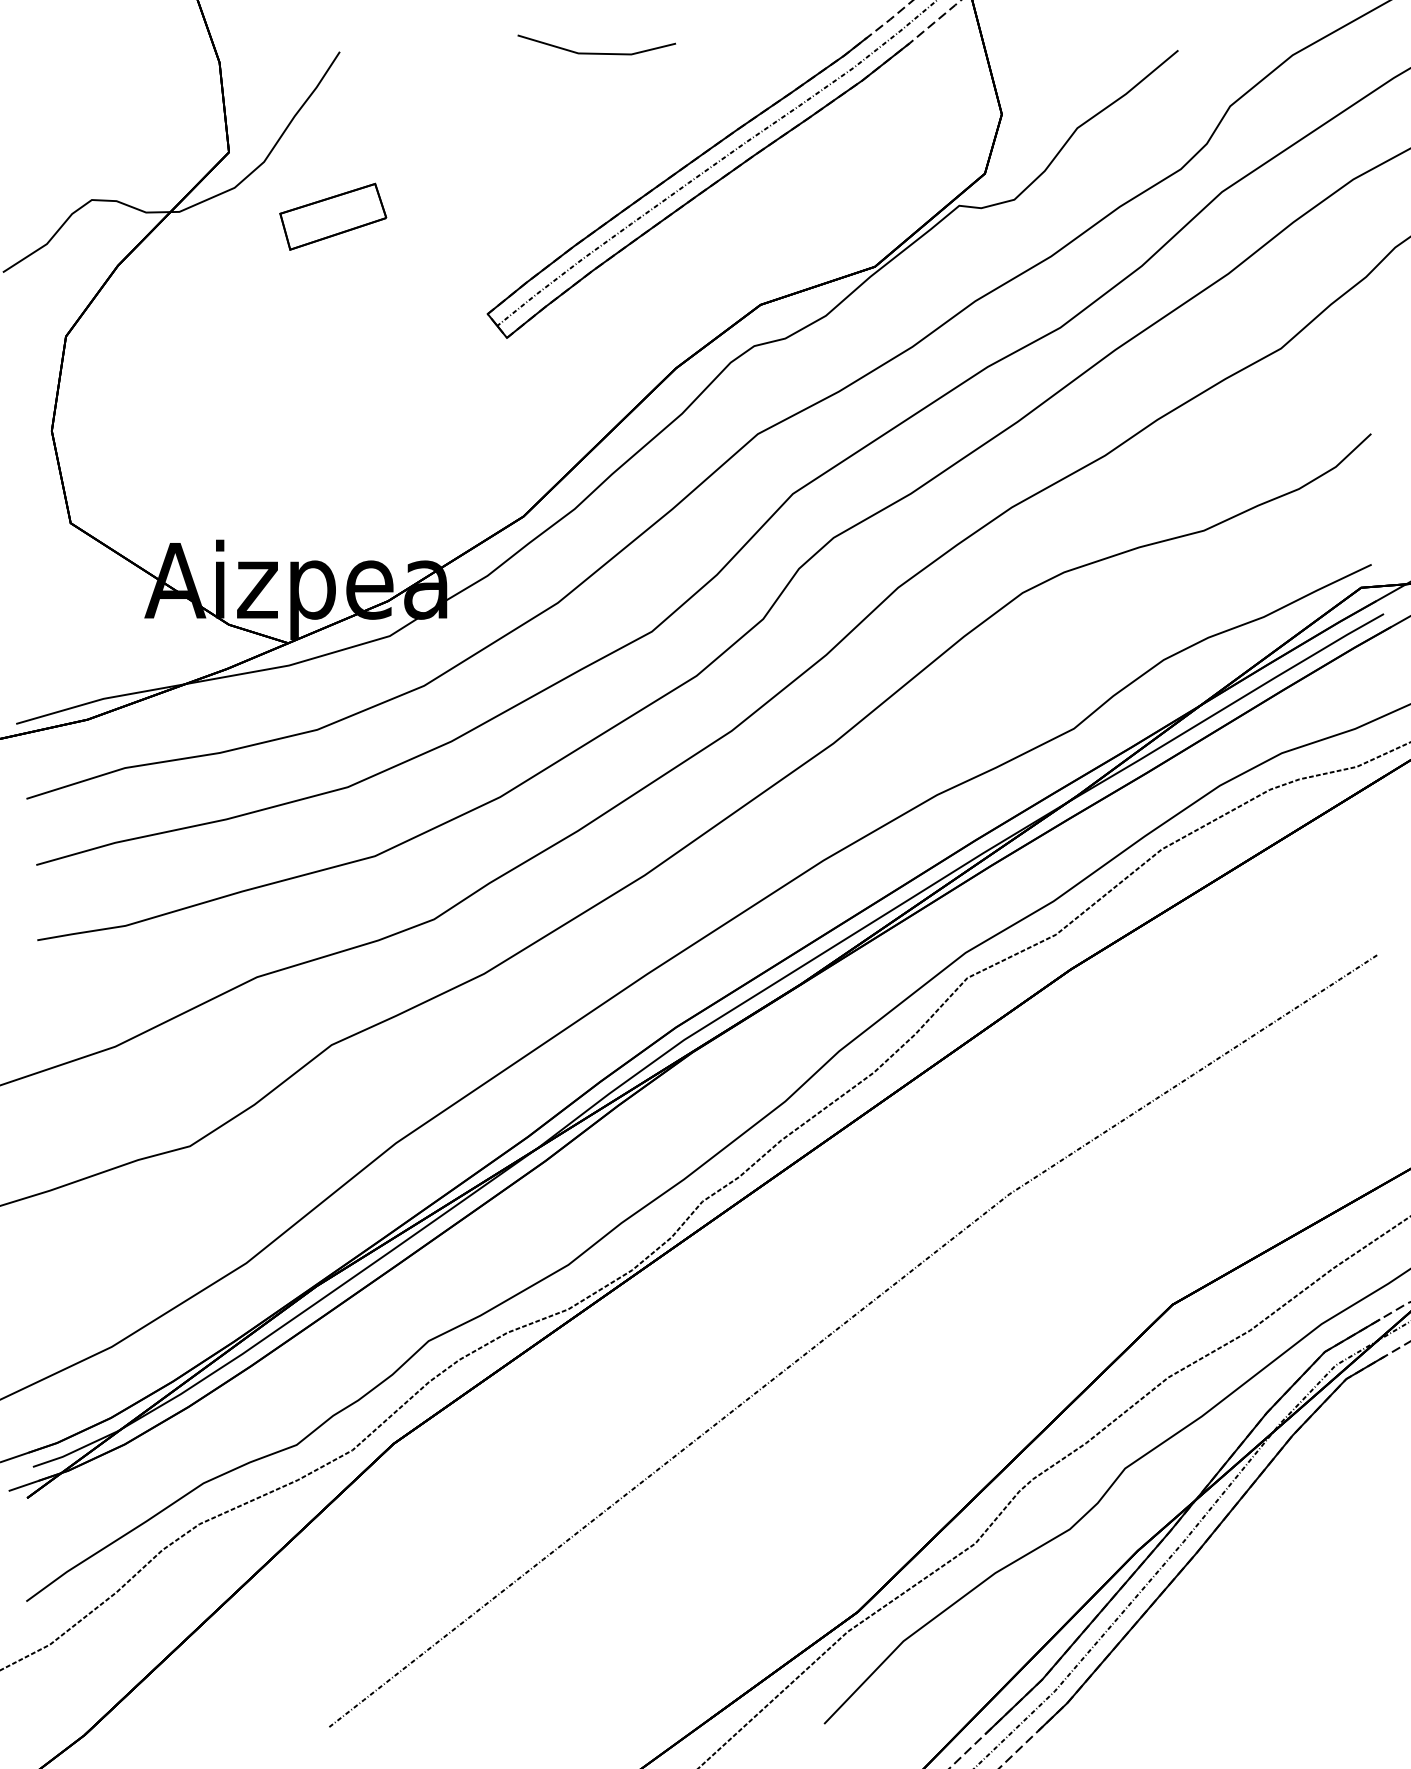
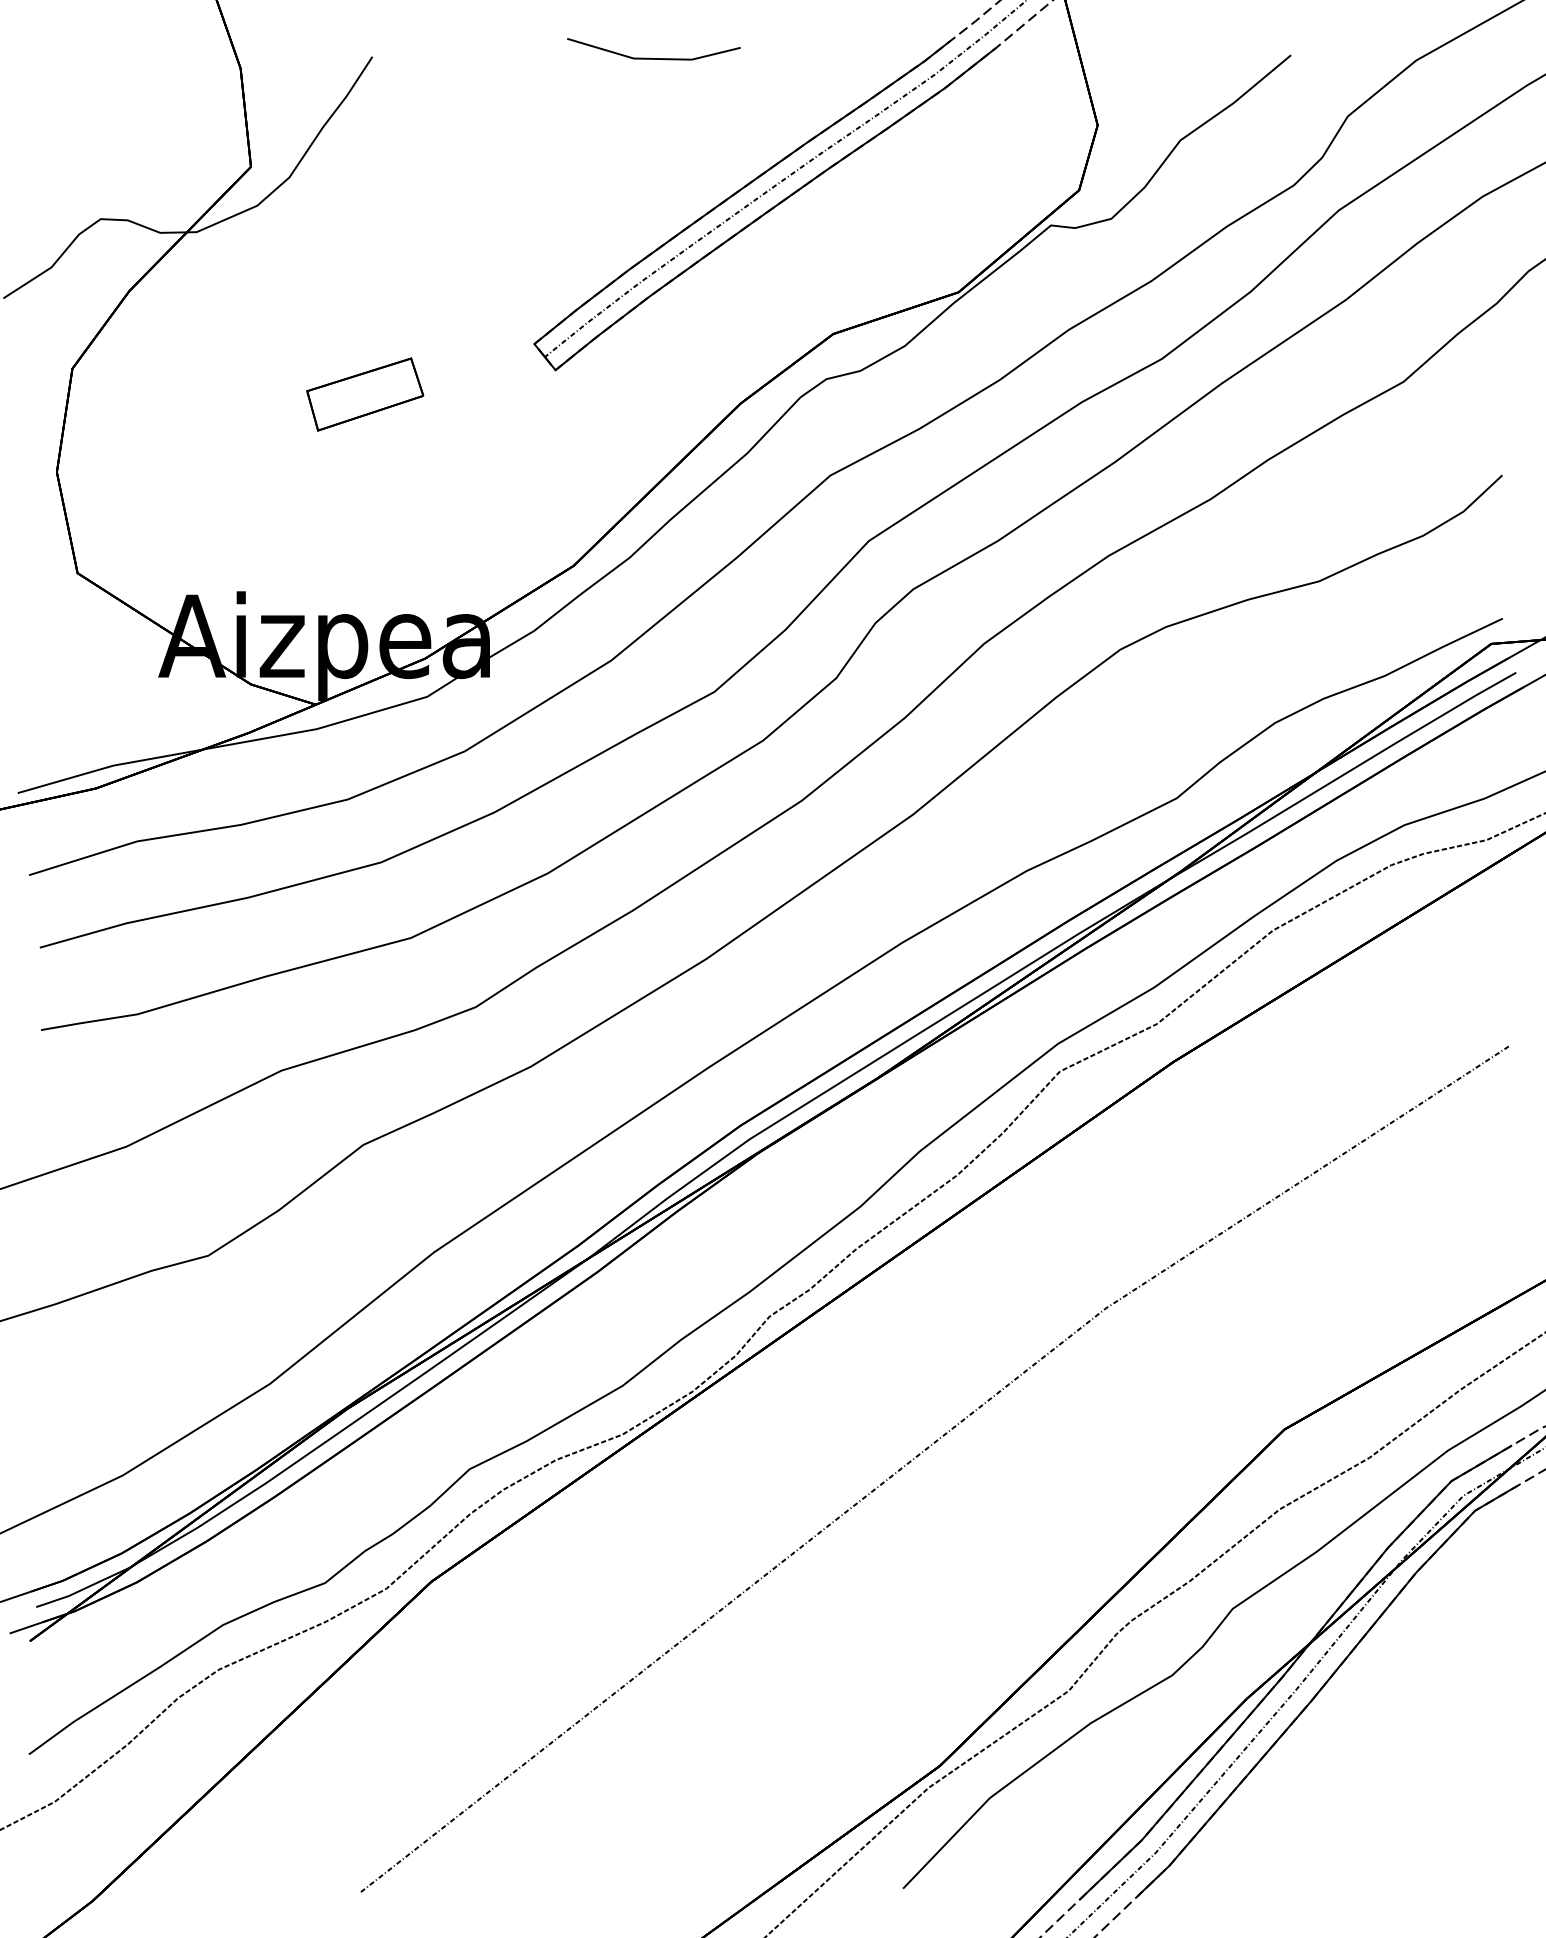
part: (333, 216) -> (365, 394), moved

